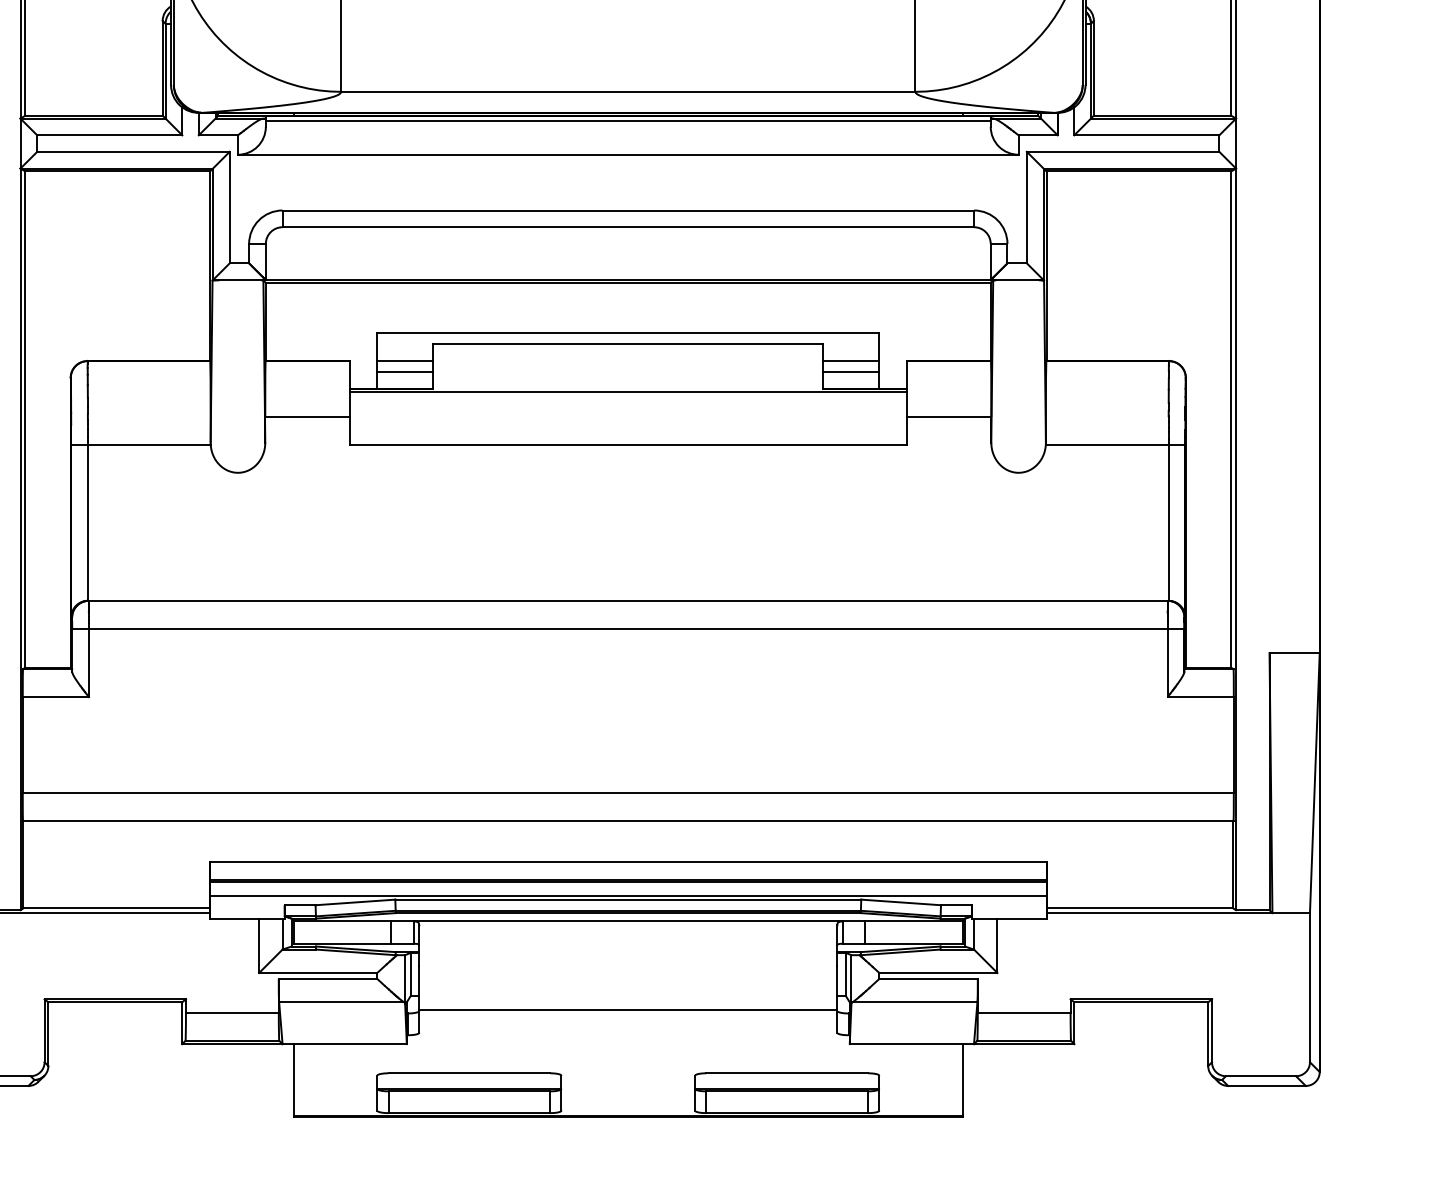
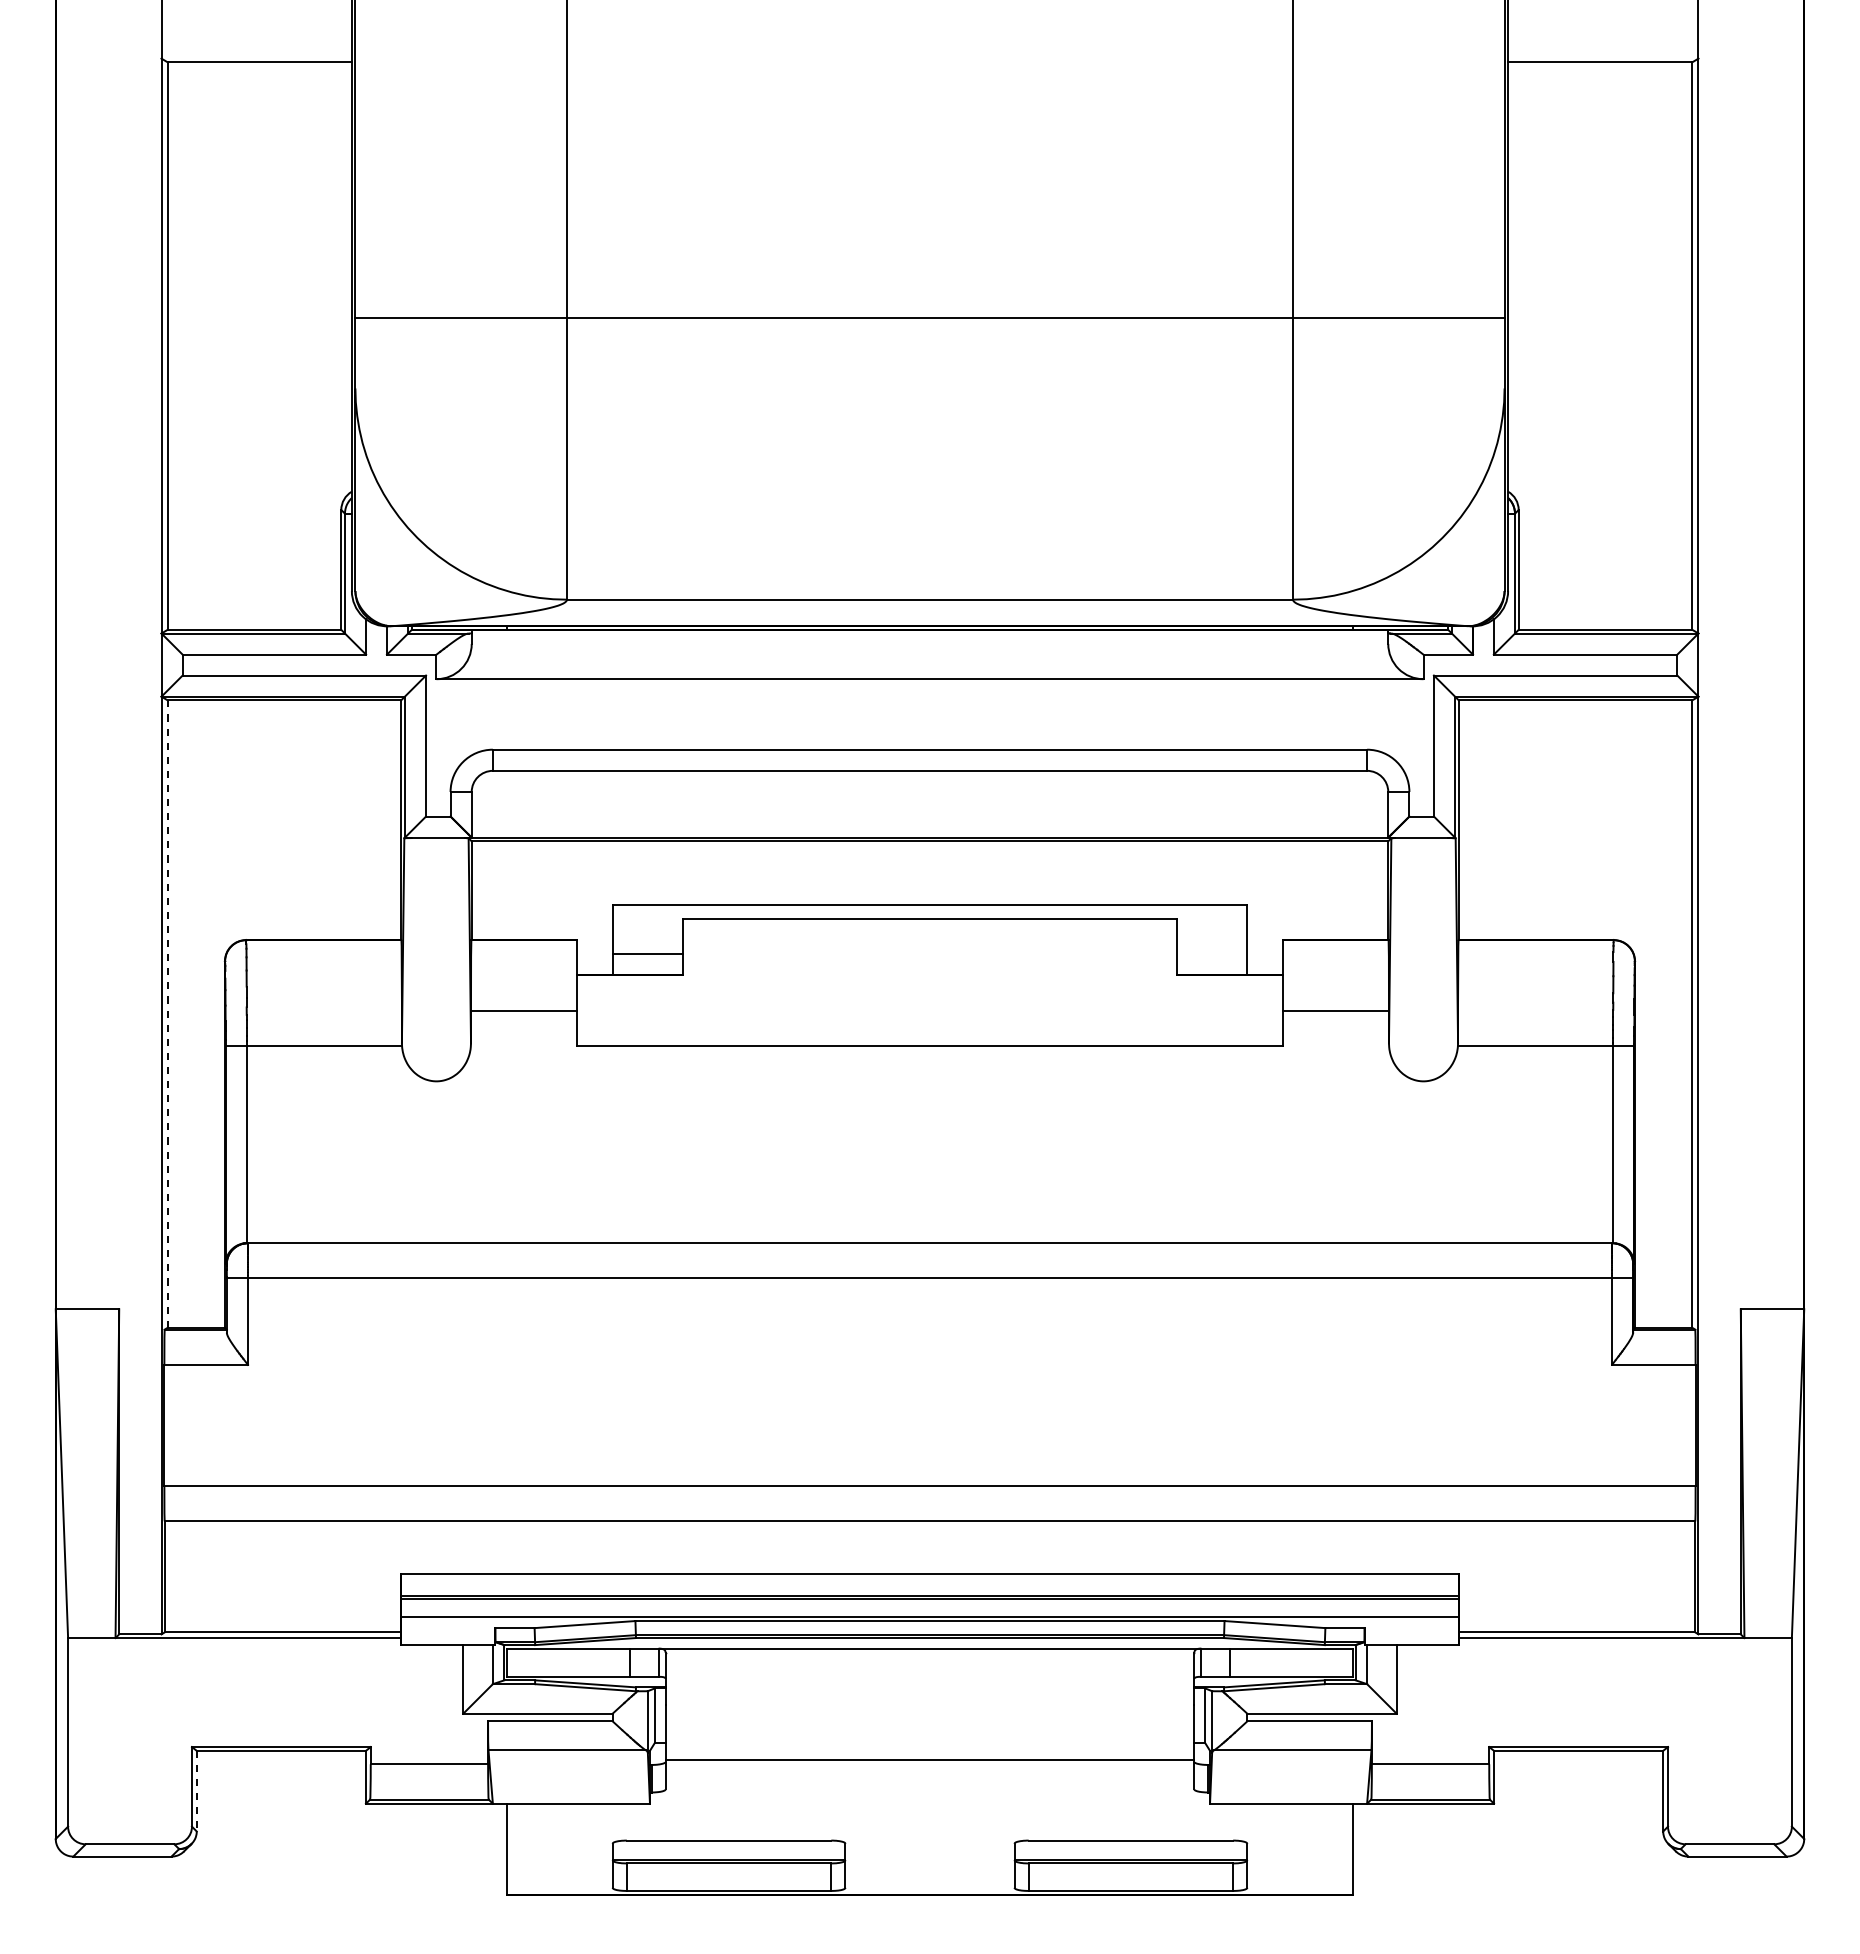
line: (627, 120) -> (929, 636), removed
line: (404, 361) -> (647, 940), removed
line: (850, 361) -> (1211, 940), removed
line: (850, 372) -> (1211, 954), removed
line: (627, 391) -> (929, 978), removed
line: (25, 419) -> (167, 1014), solid -> dashed
line: (48, 1034) -> (196, 1791), solid -> dashed

